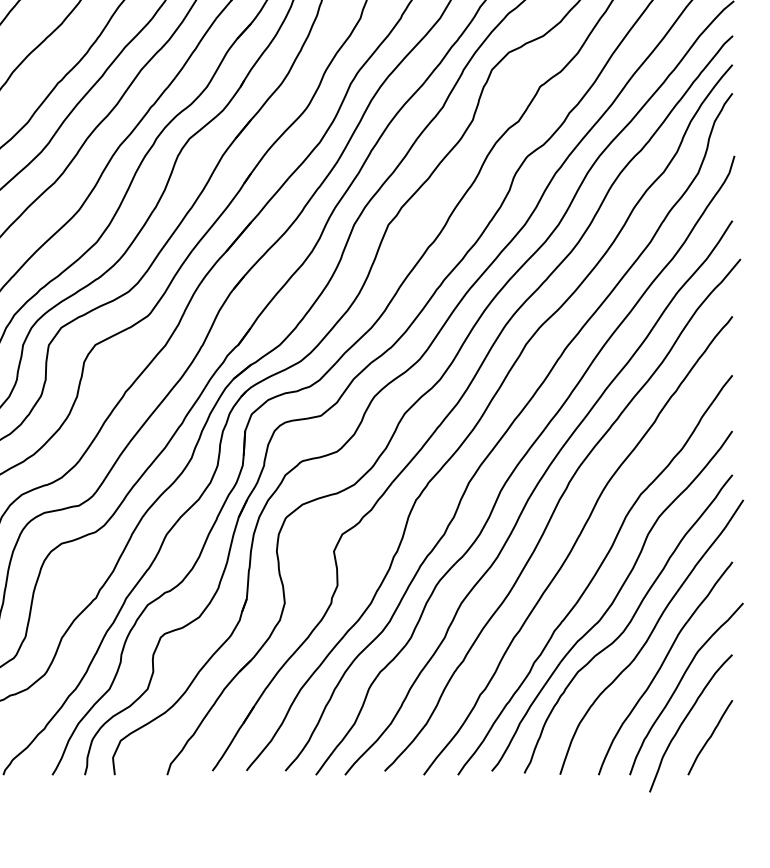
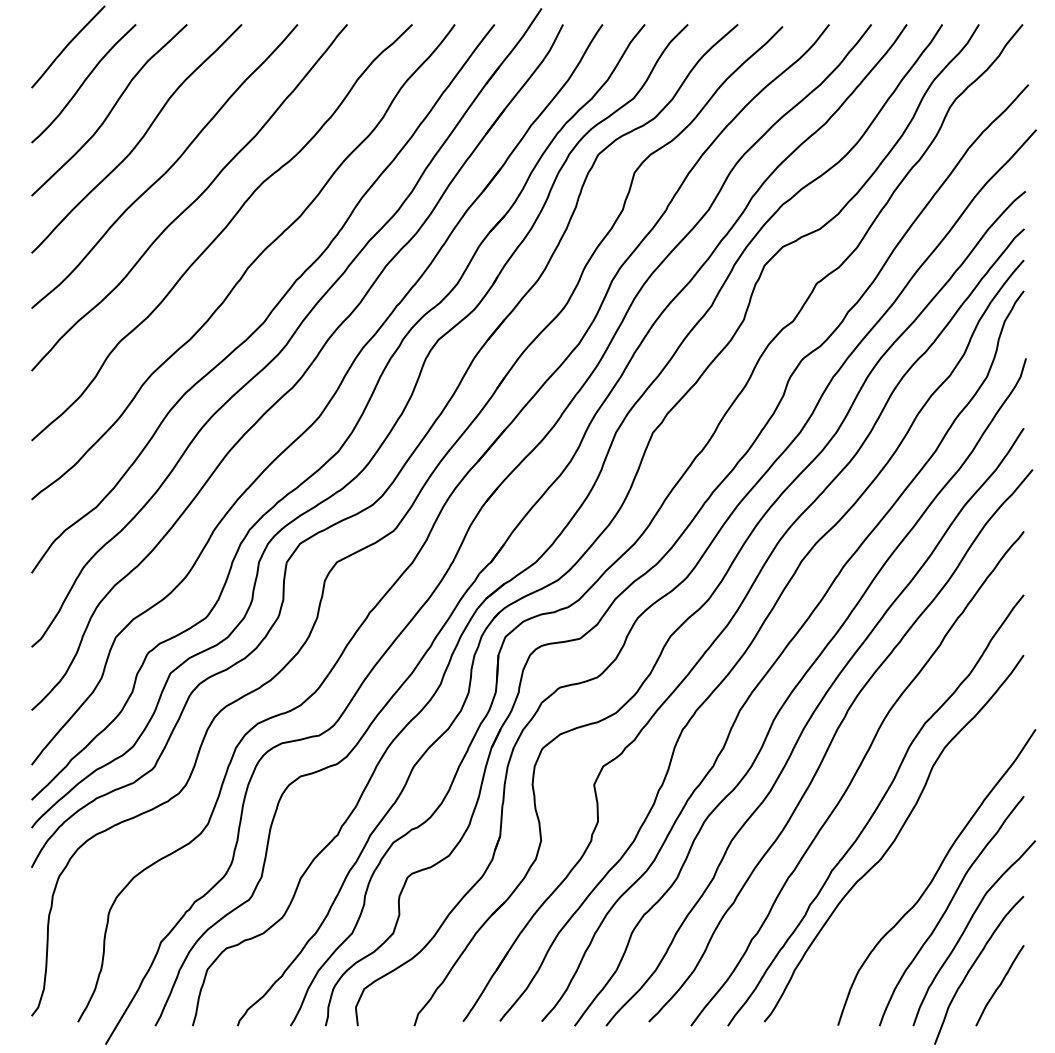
curve: (628, 624) -> (911, 863), removed

